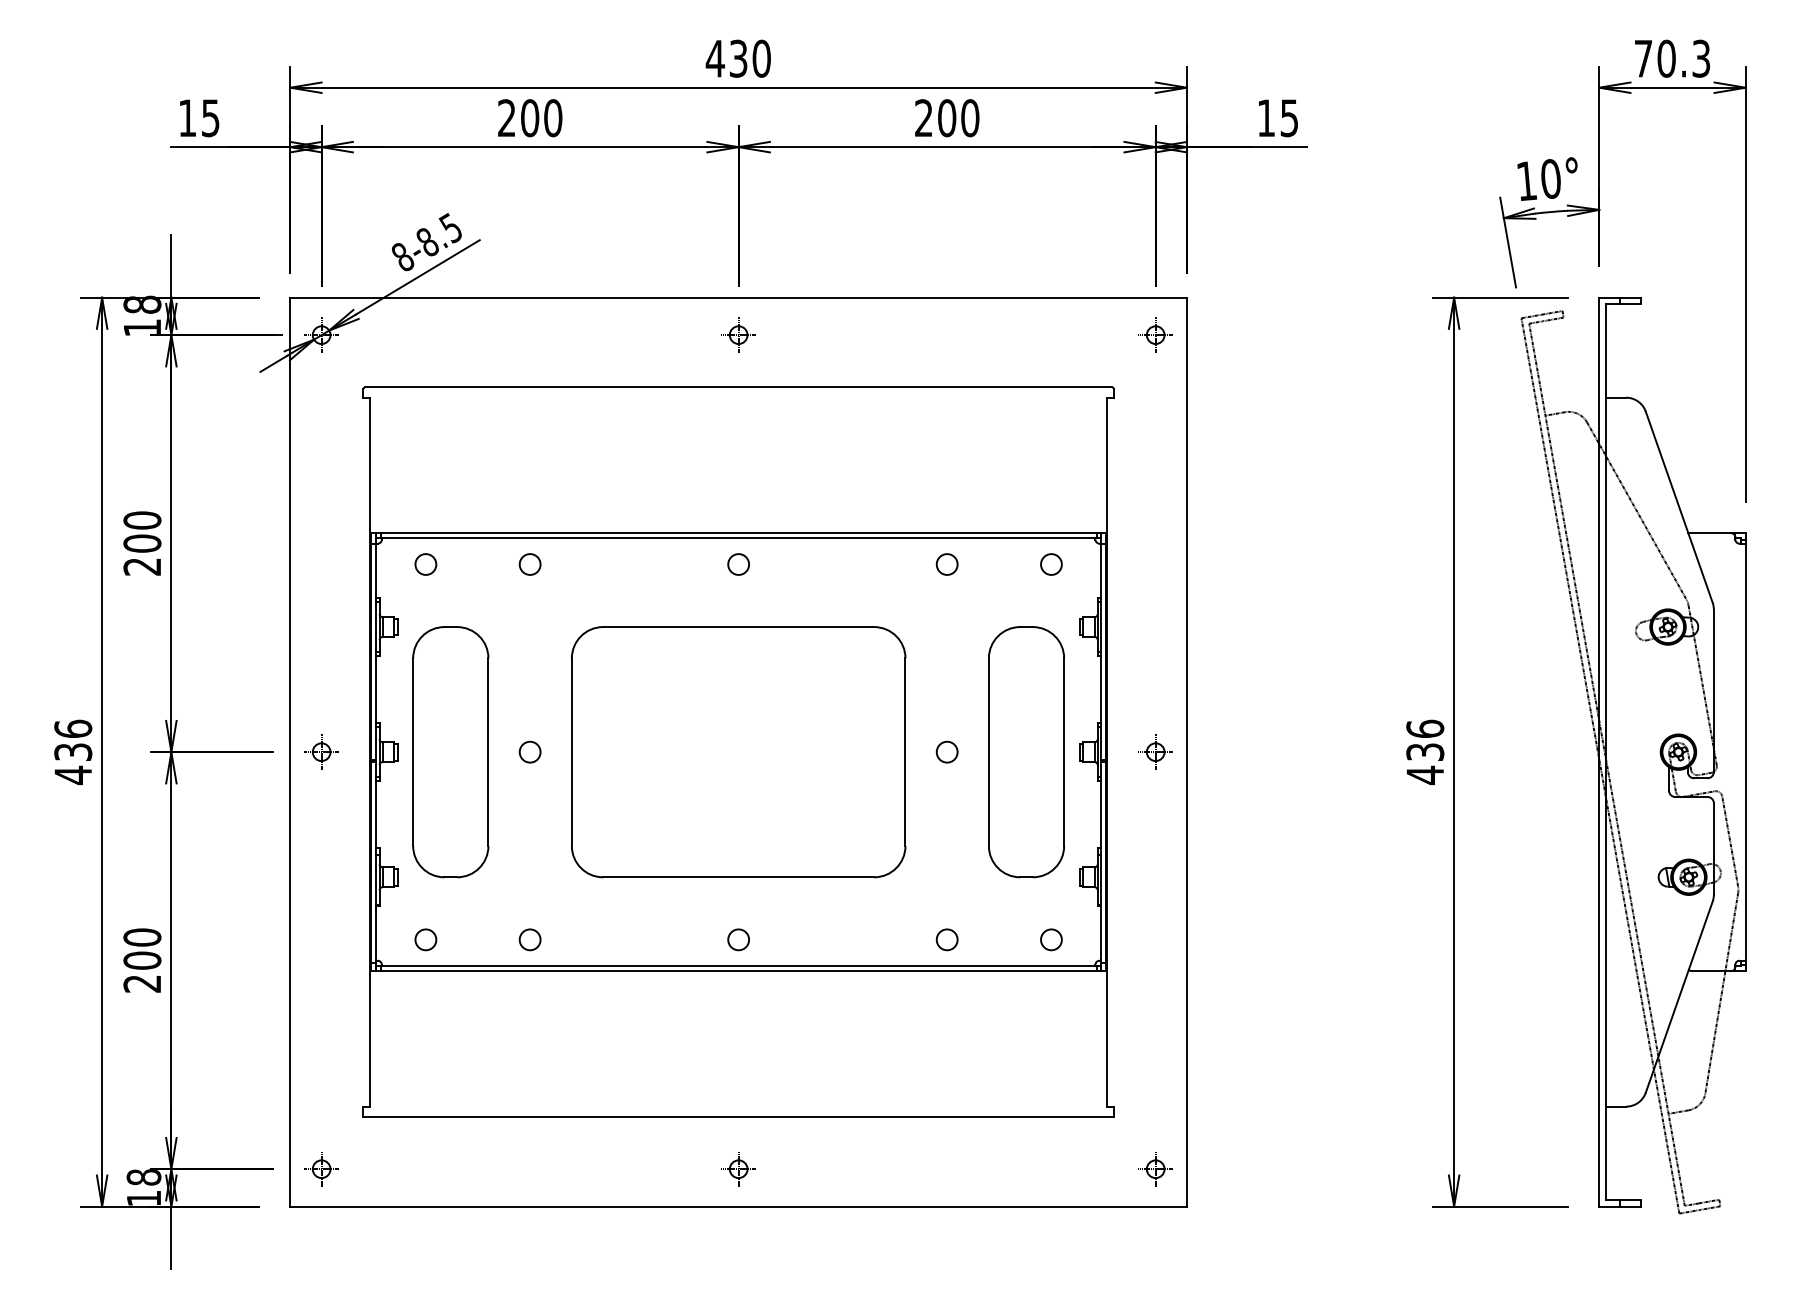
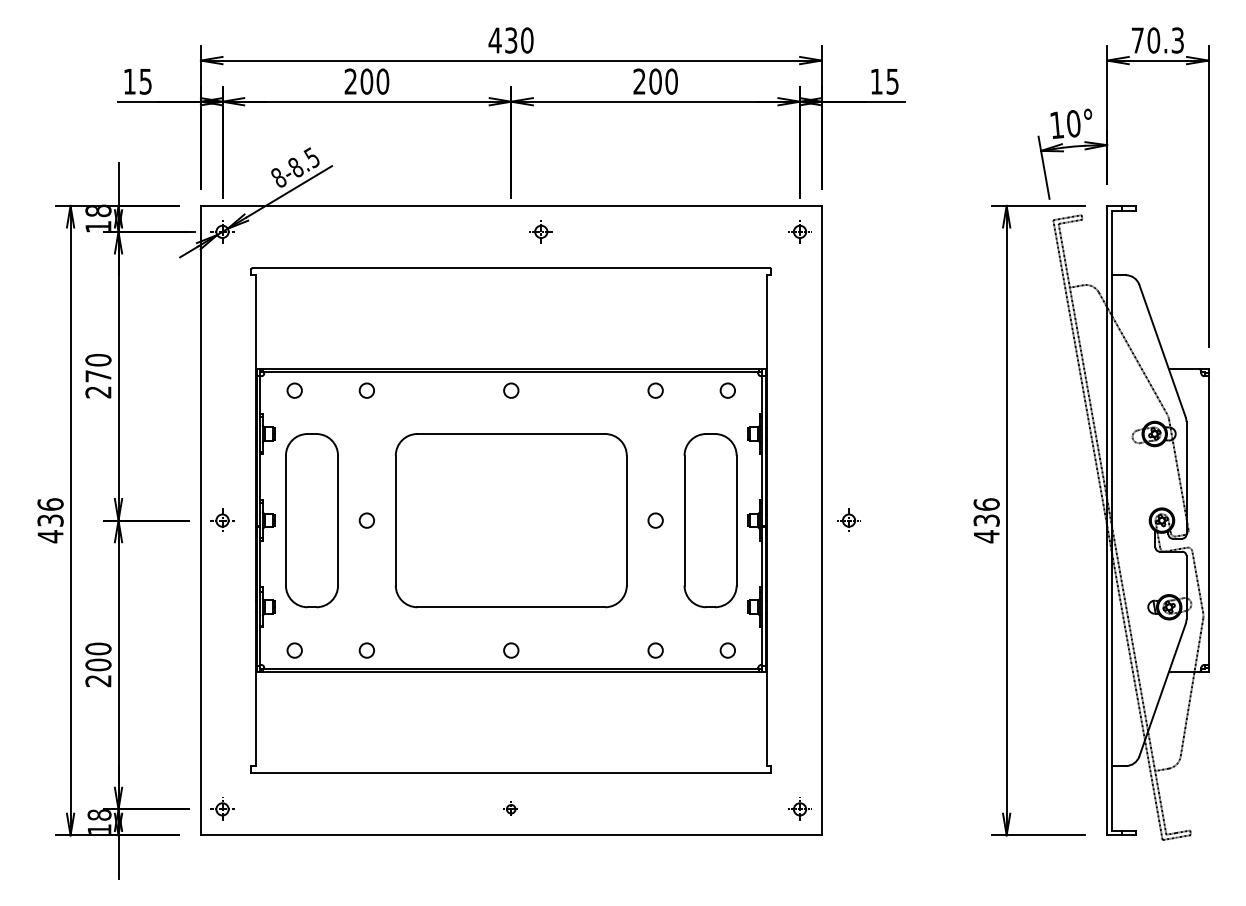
part: (737, 334) -> (540, 231), moved
text: (142, 544) -> (98, 376), 200 -> 270
part: (1154, 750) -> (848, 519), moved
part: (737, 1167) -> (510, 808), size x0.7

